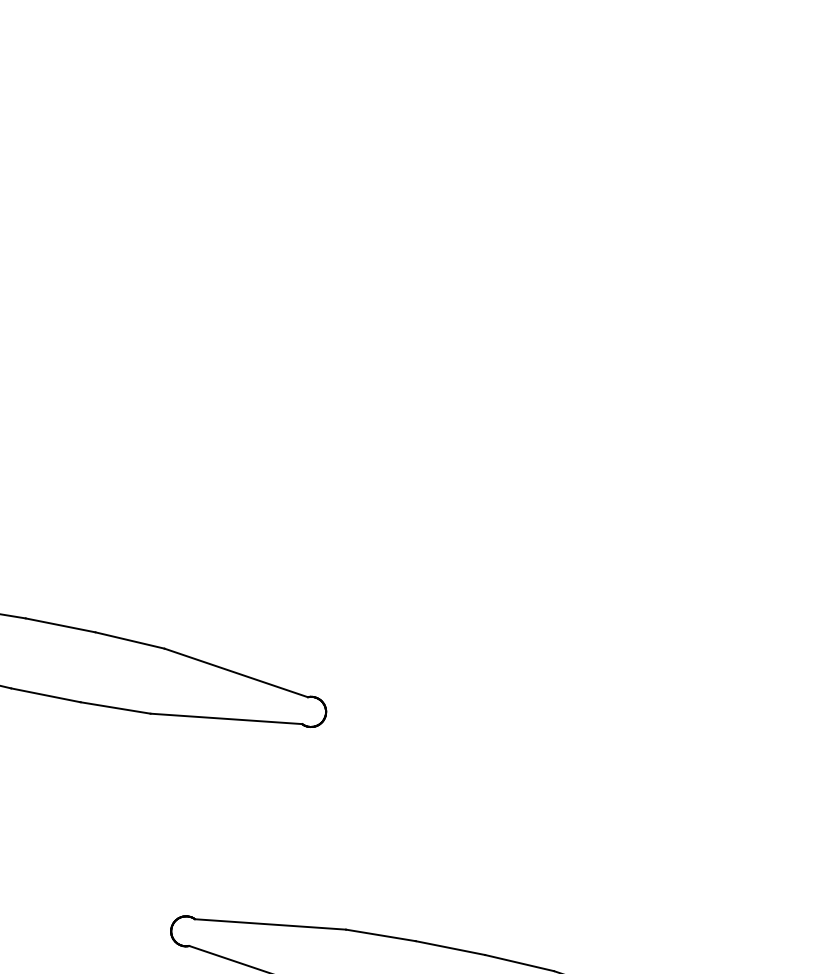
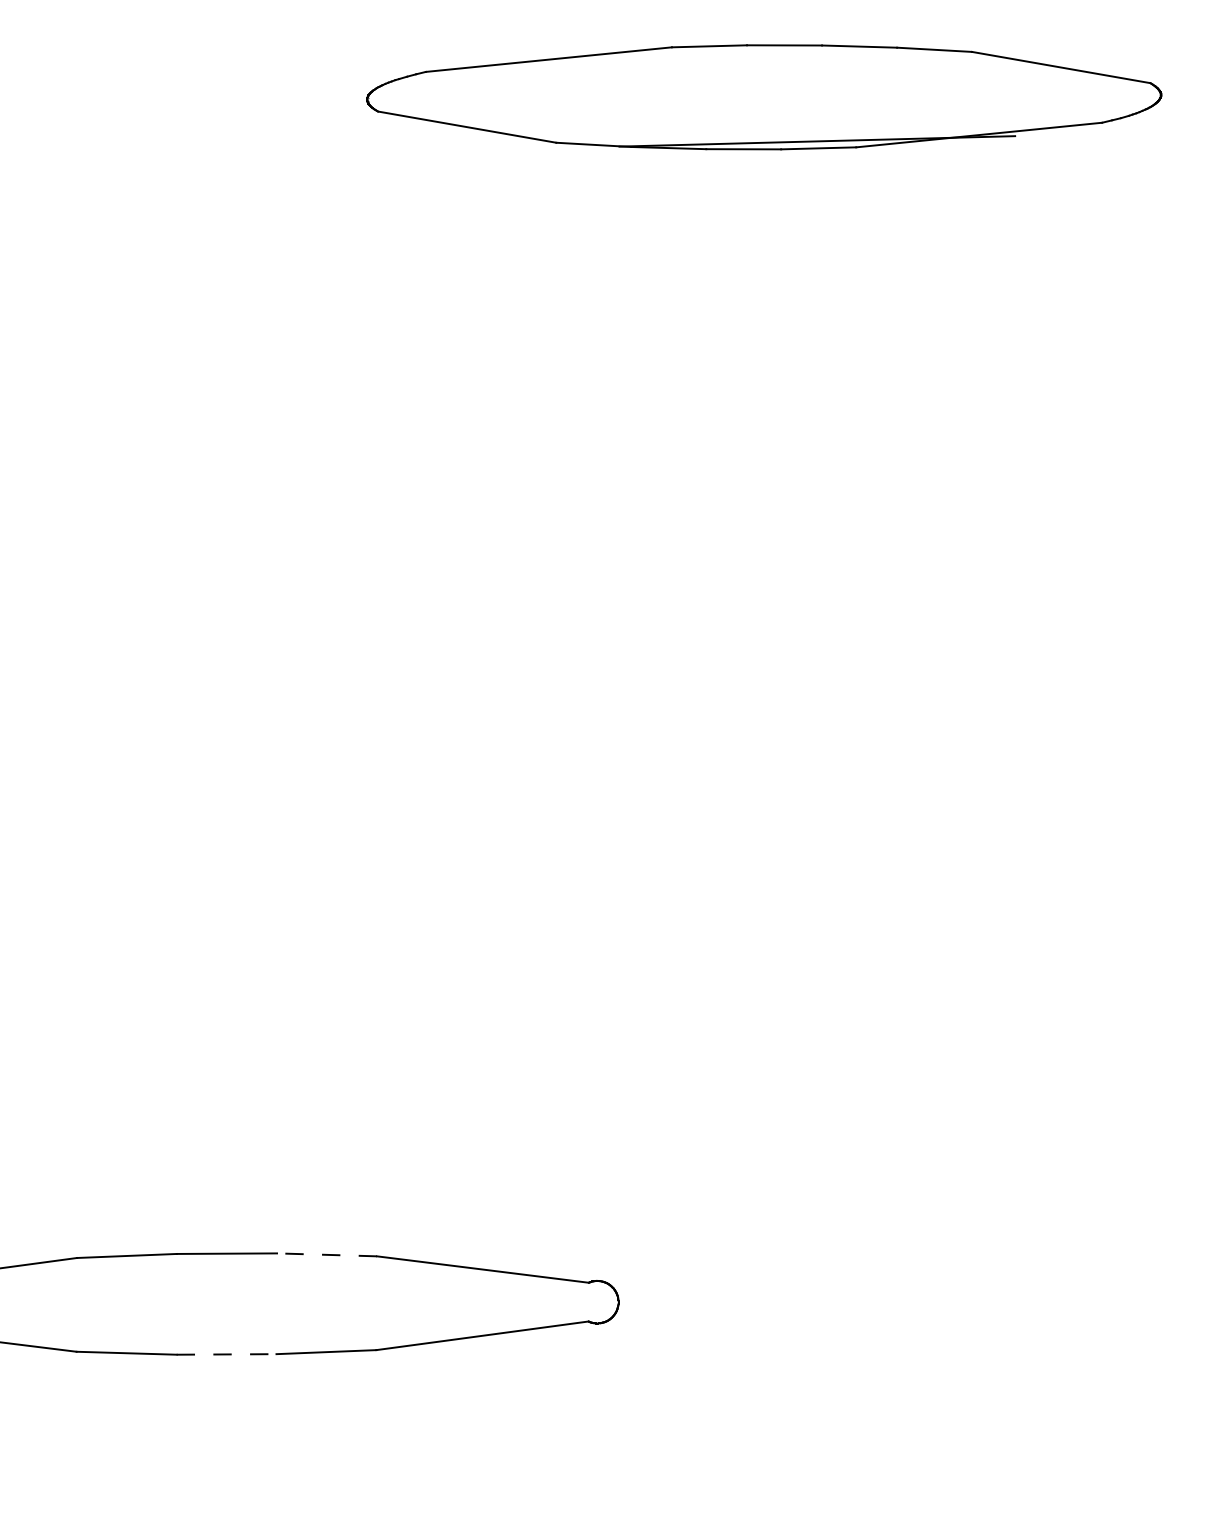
line: (129, 640) -> (326, 1254), solid -> dashed
line: (45, 695) -> (226, 1354), solid -> dashed

